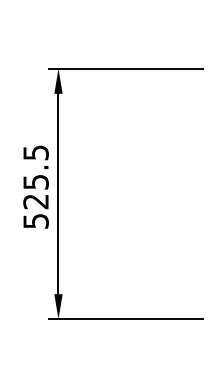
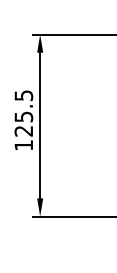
text: (35, 221) -> (23, 145), 525.5 -> 125.5

